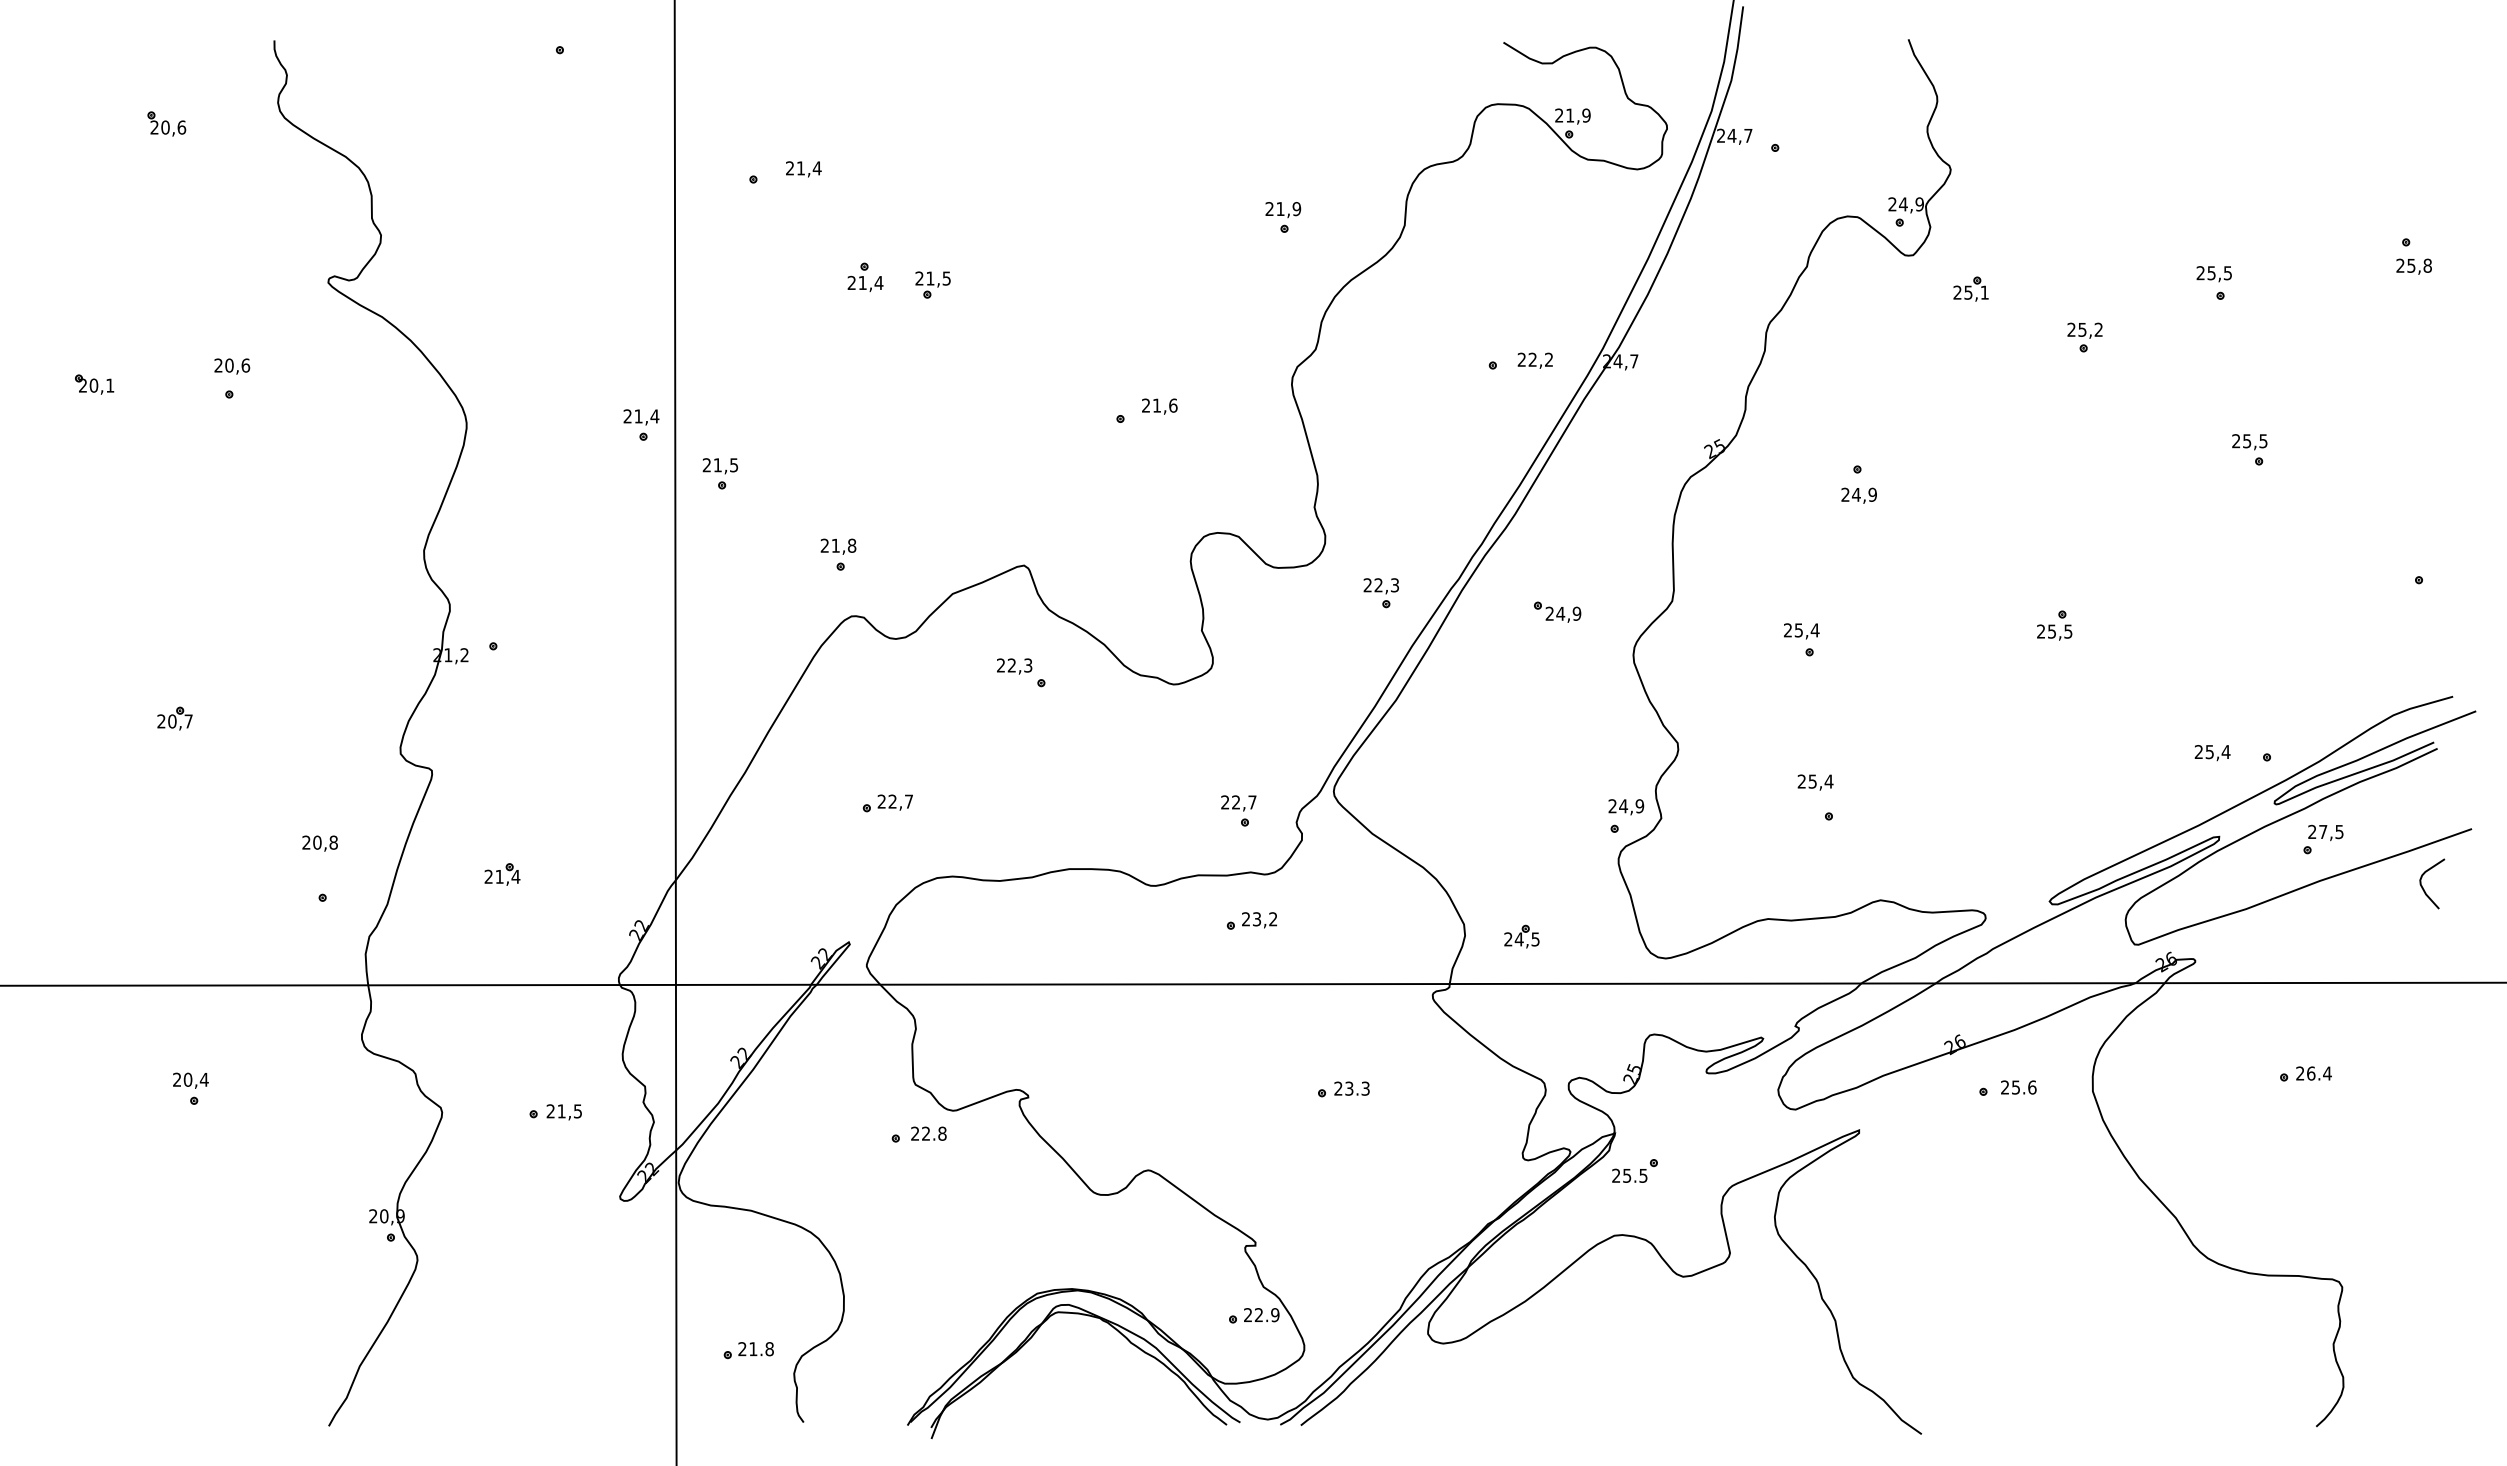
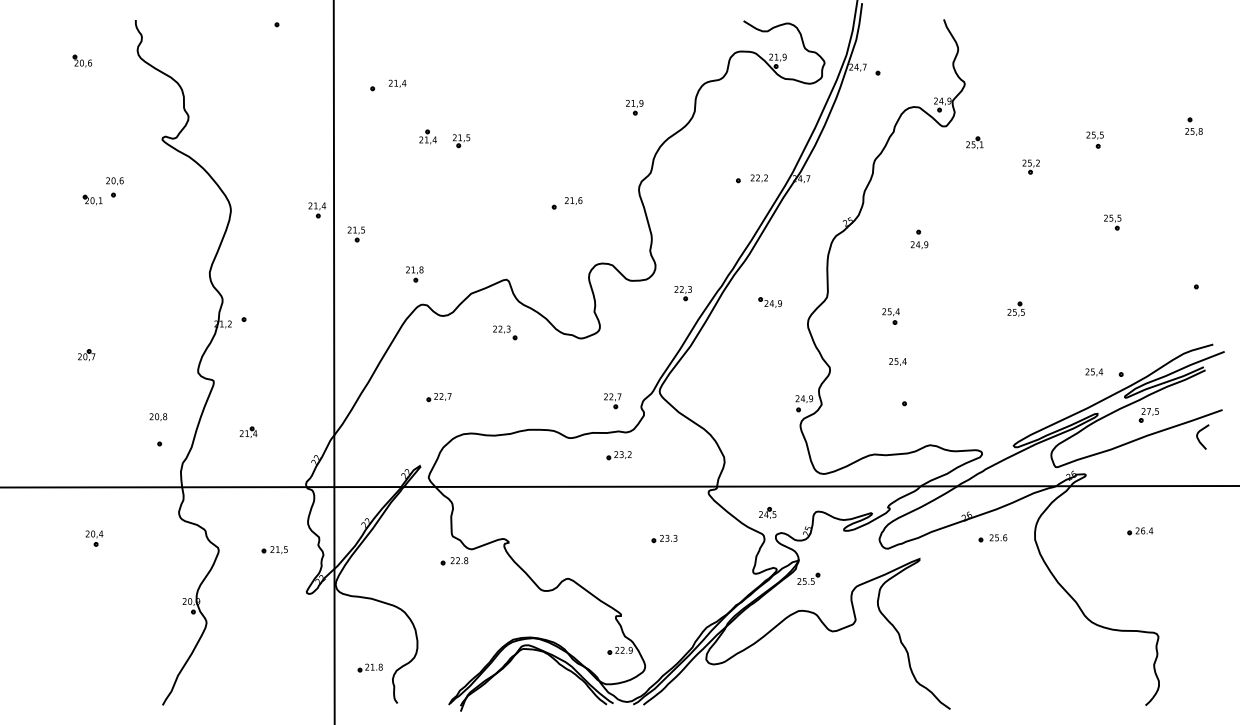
part: (93, 383) -> (92, 199), moved
text: (1814, 781) -> (897, 361), moved
part: (1521, 935) -> (767, 512), moved

